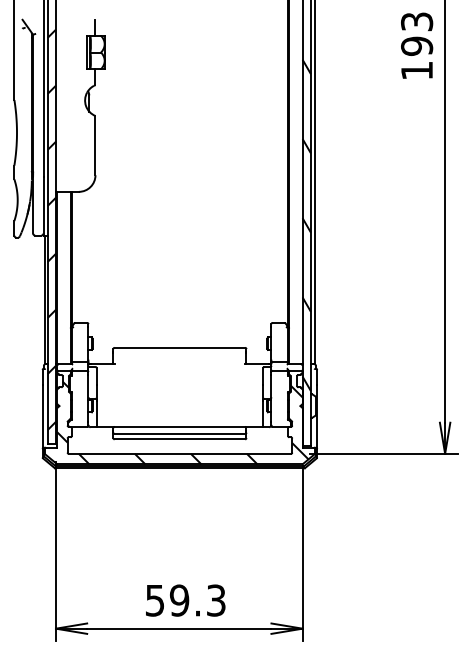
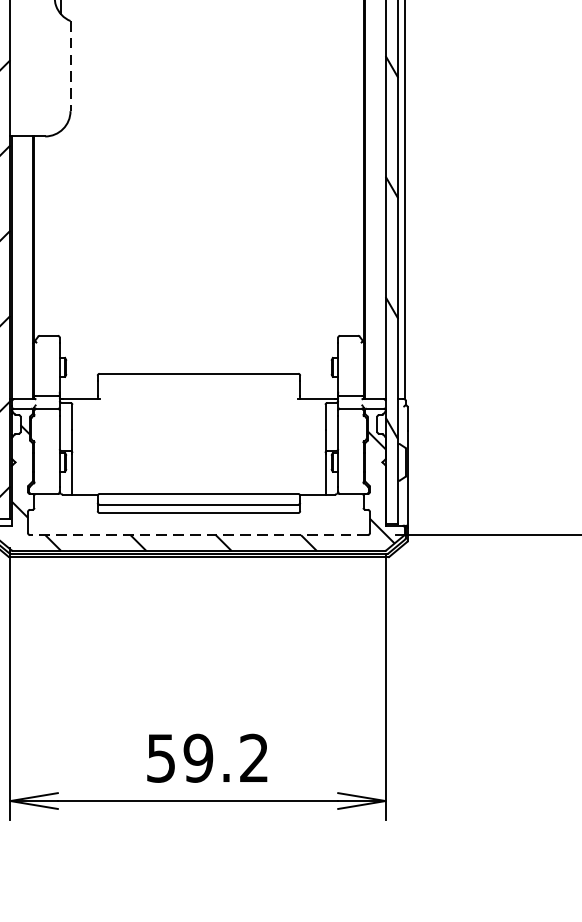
line: (95, 145) -> (70, 65), solid -> dashed
line: (179, 453) -> (198, 534), solid -> dashed
text: (216, 600) -> (254, 758), 59.3 -> 59.2

